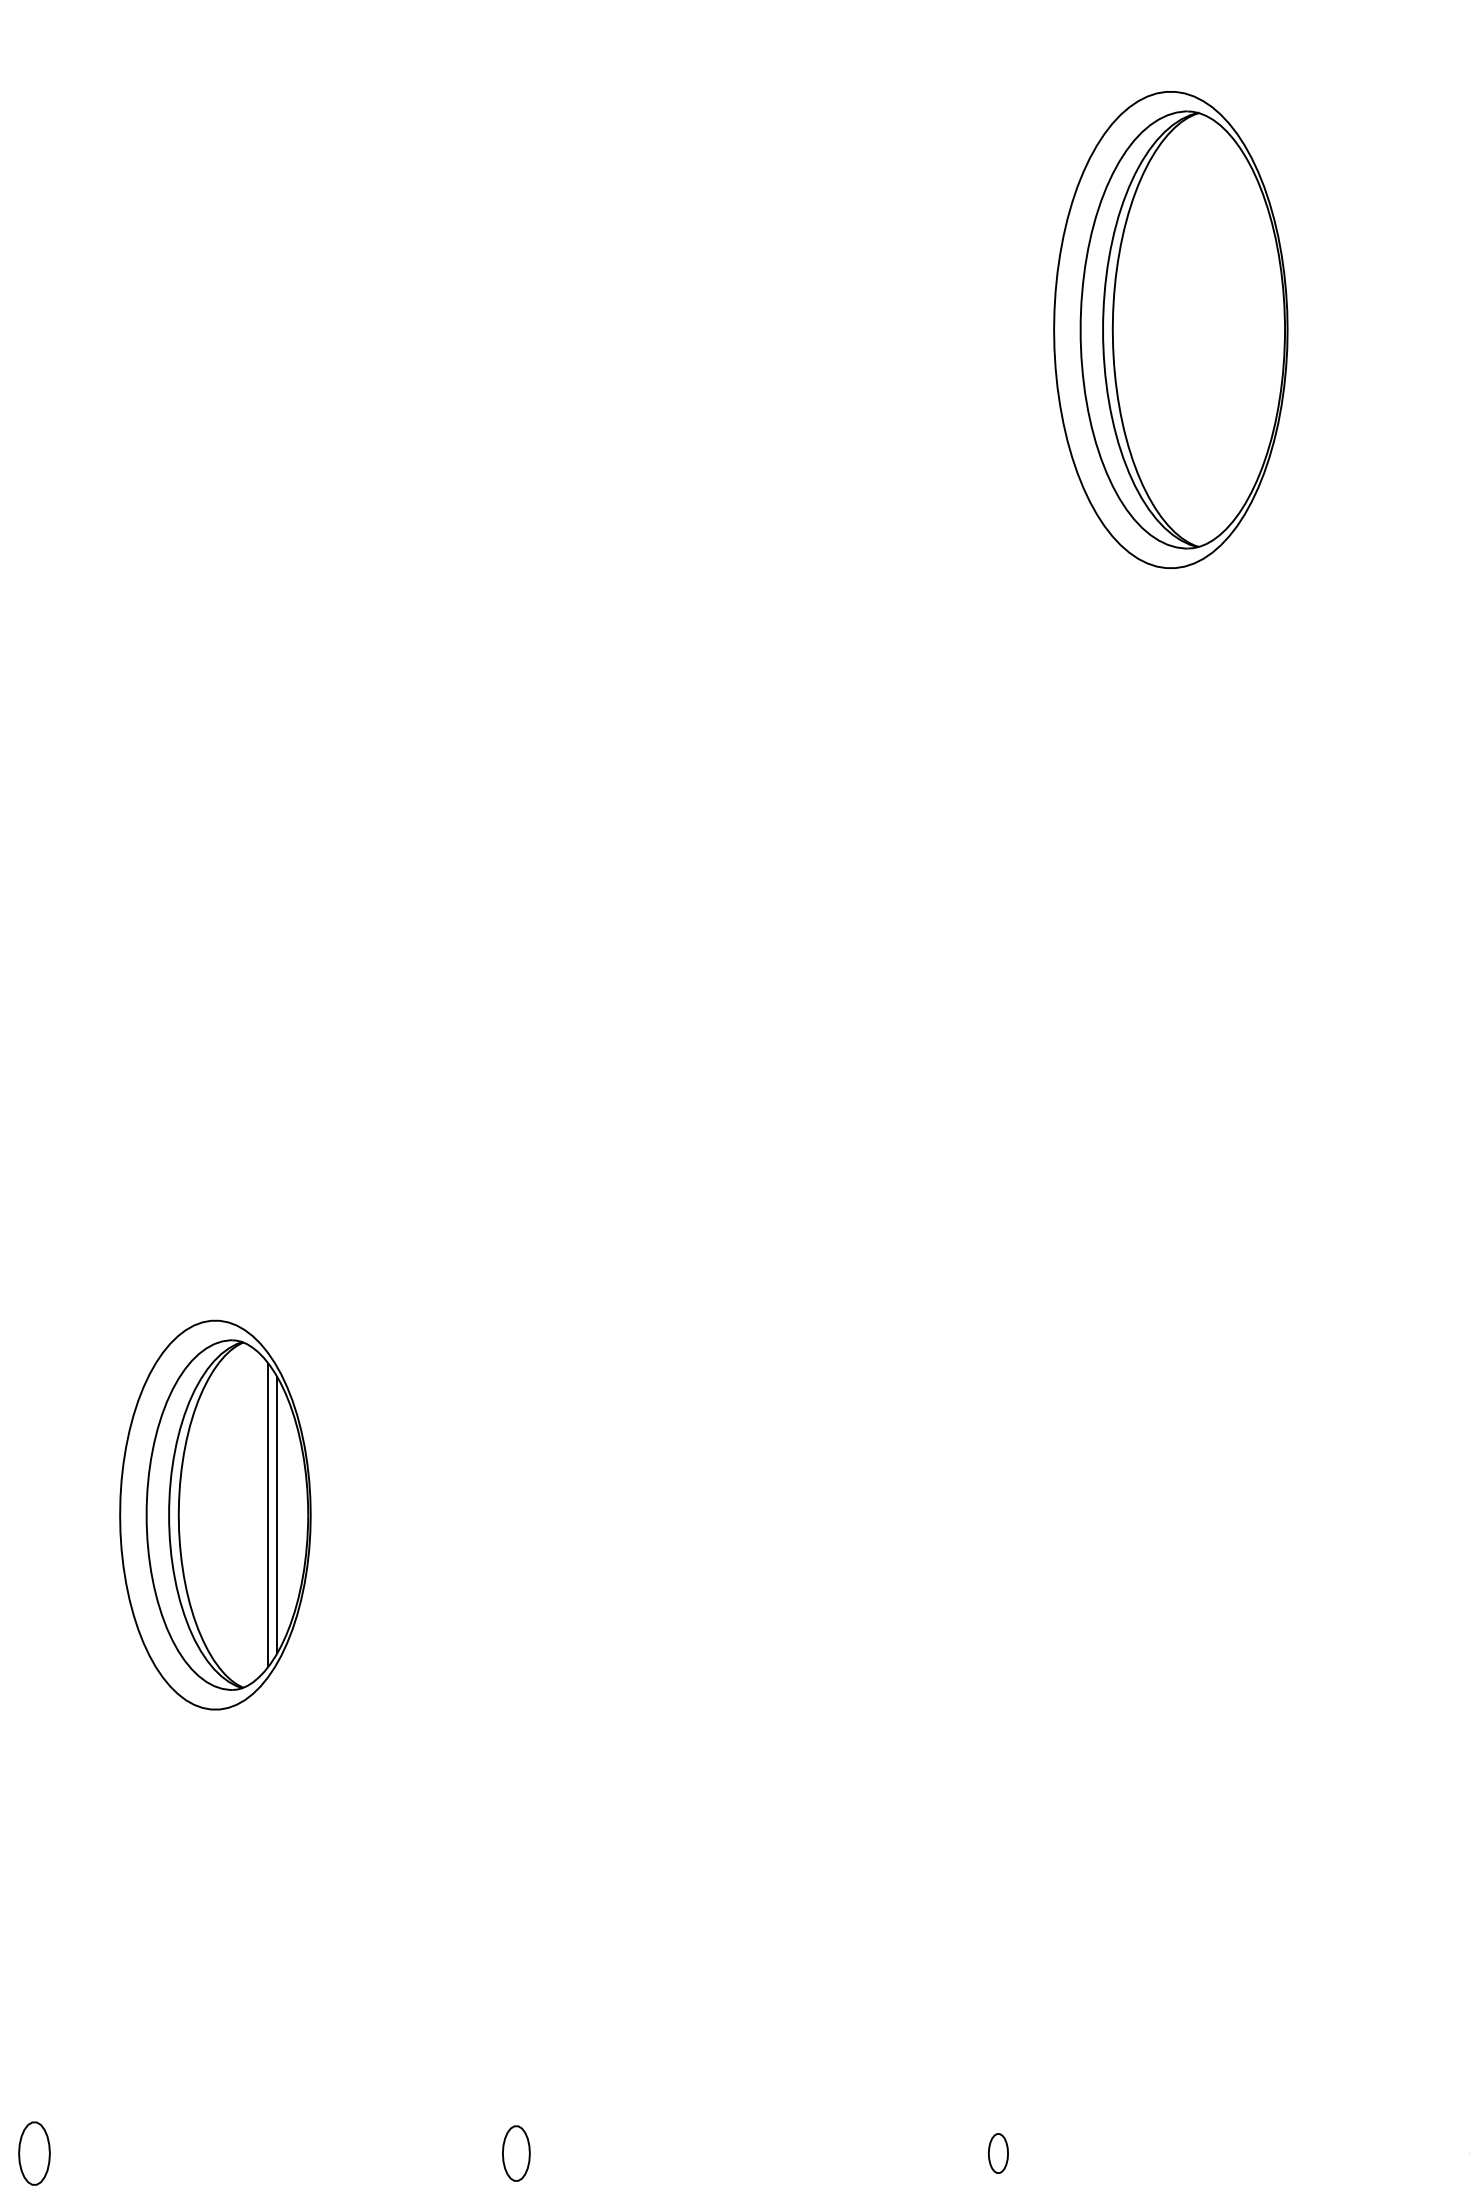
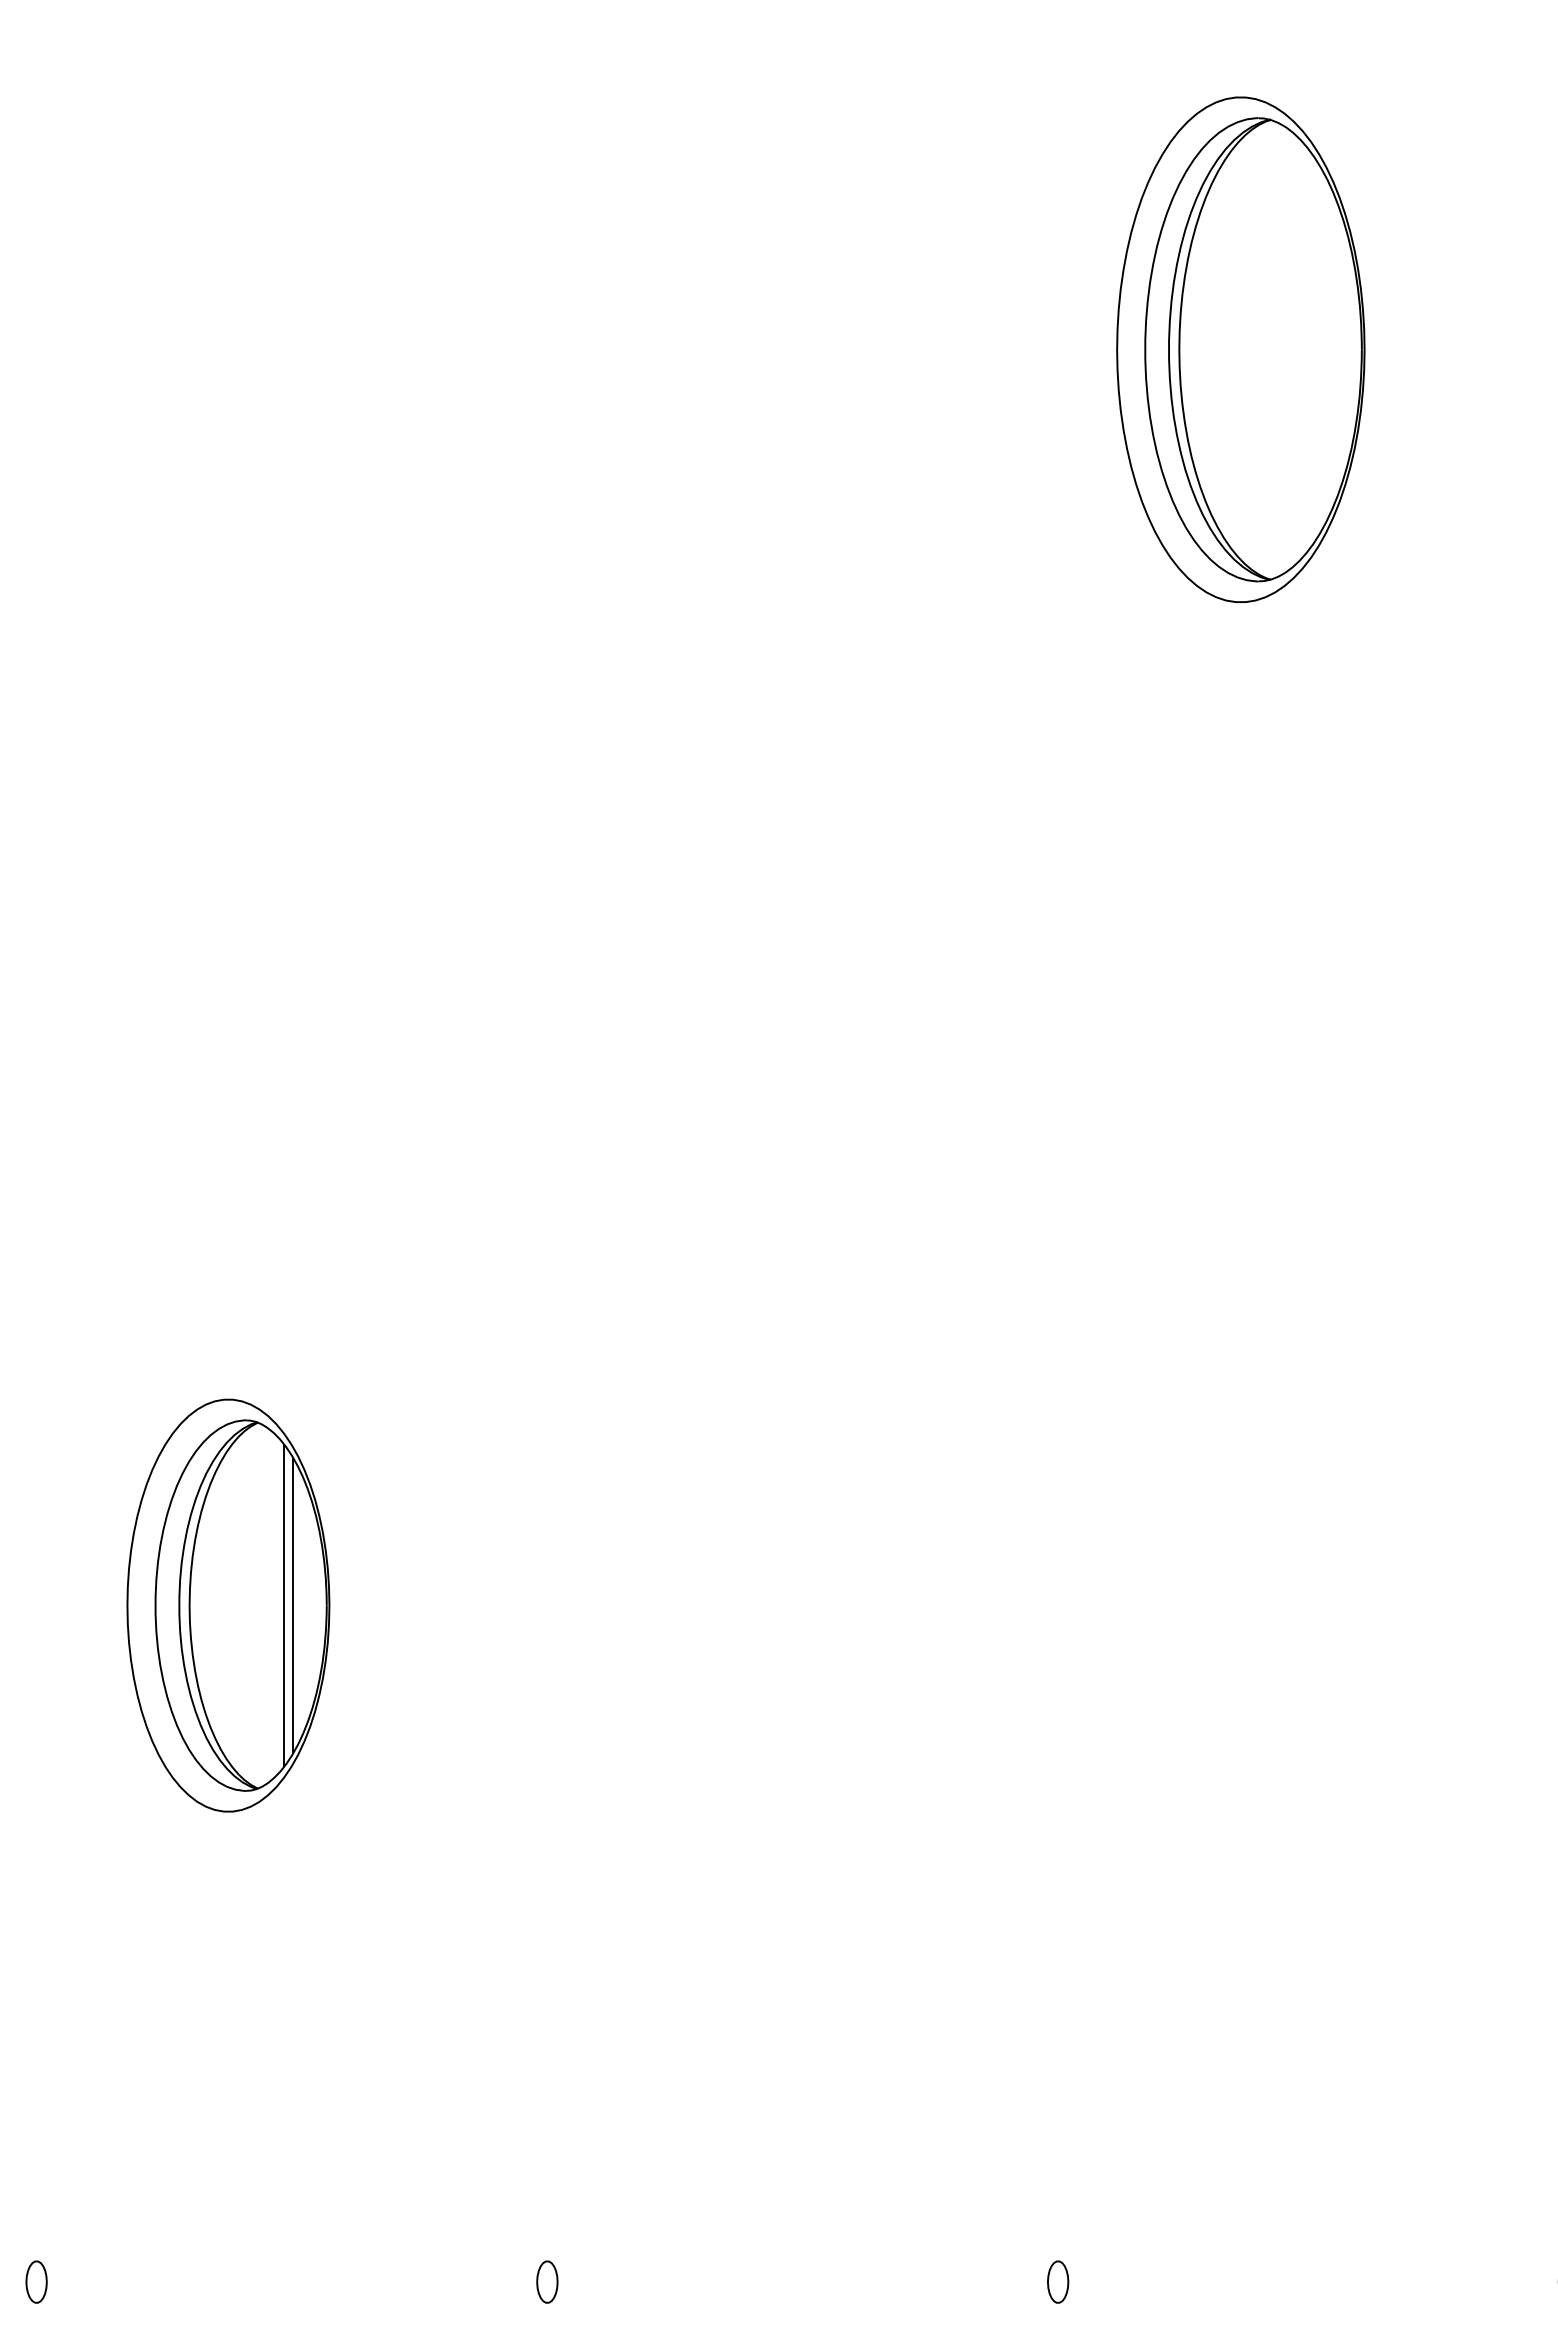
part: (34, 2152) -> (36, 2281), size x0.62
part: (516, 2152) -> (547, 2281), size x0.71

